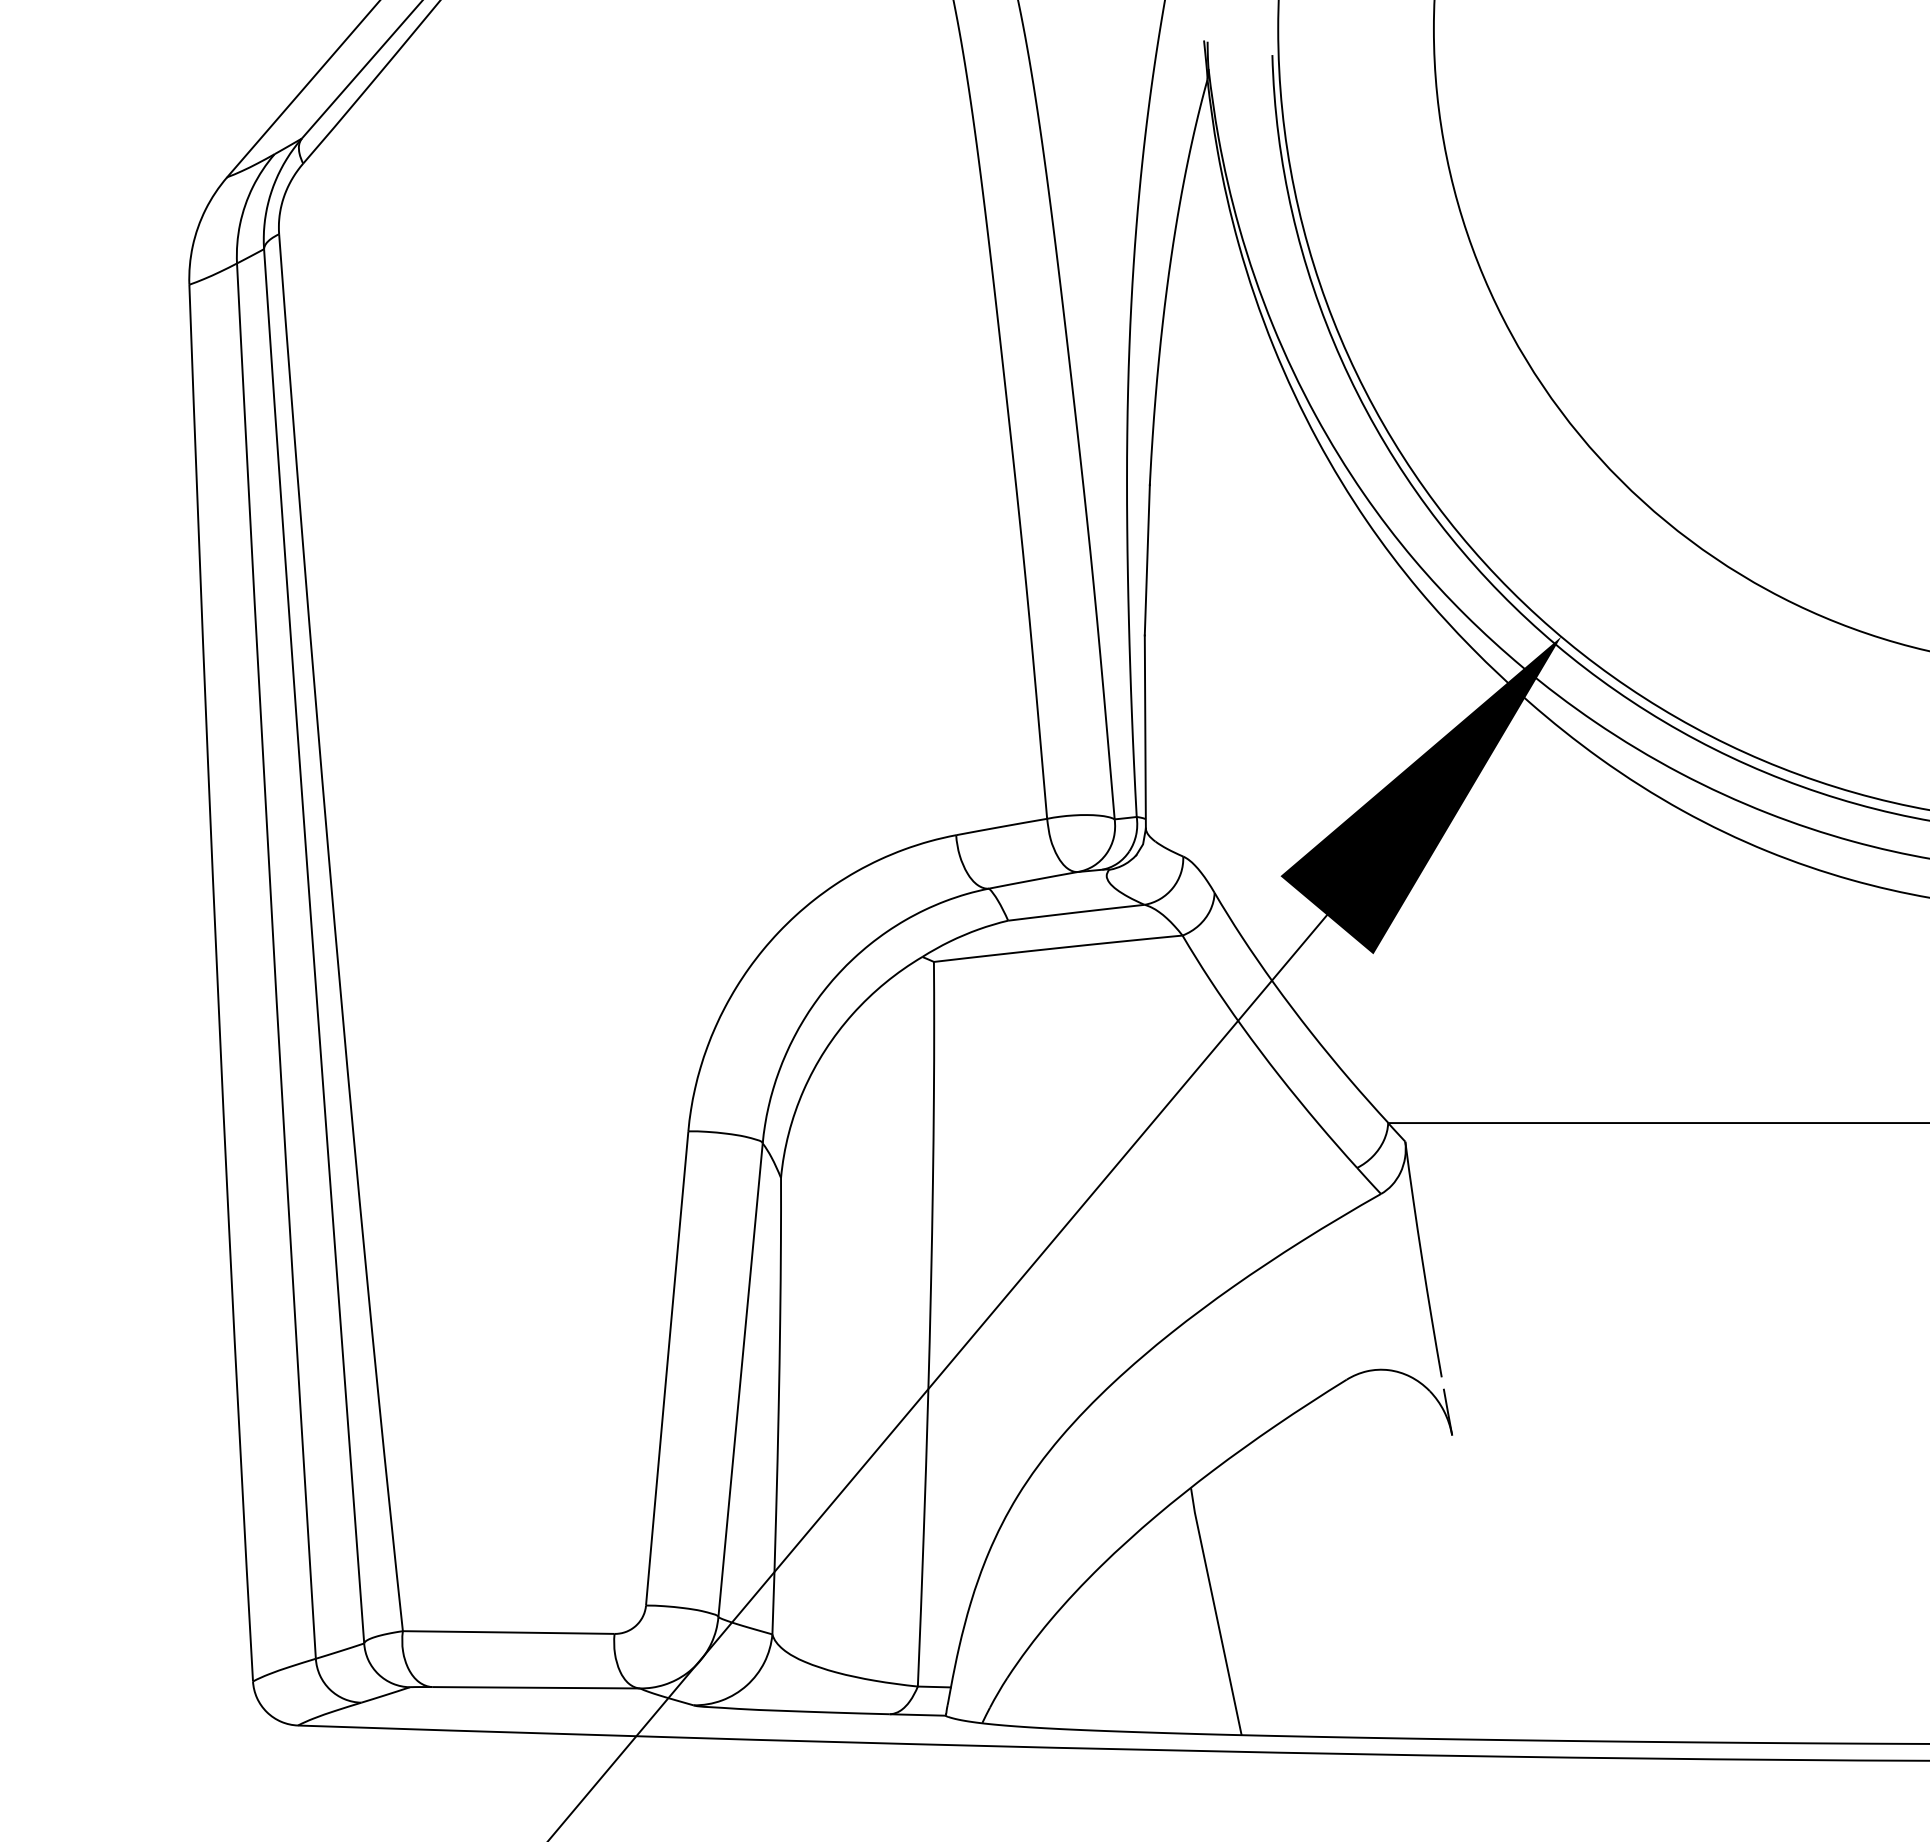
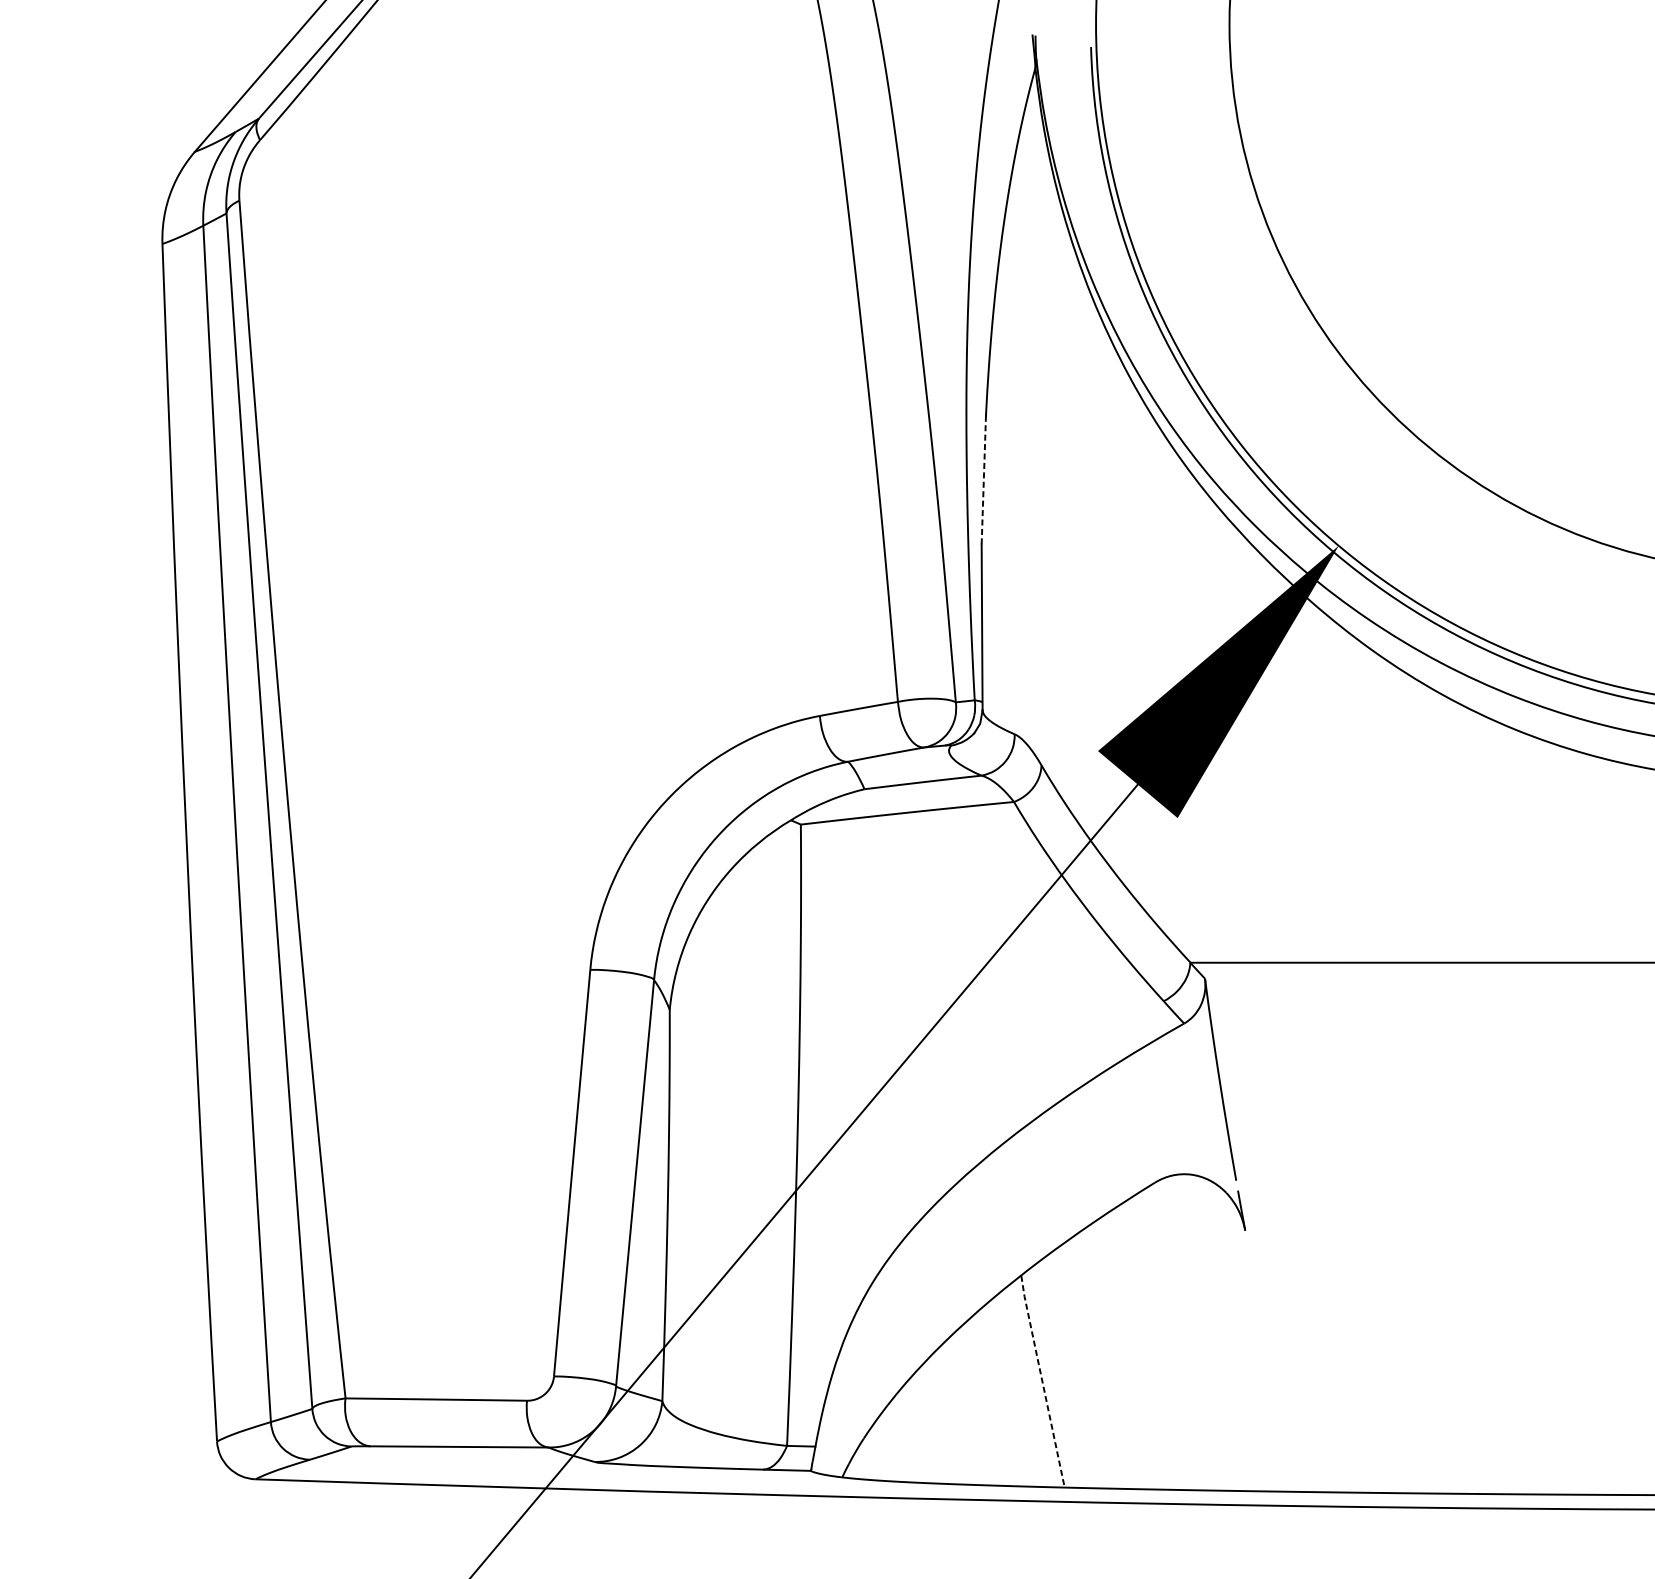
line: (1147, 560) -> (983, 480), solid -> dashed
line: (1215, 1611) -> (1042, 1381), solid -> dashed

